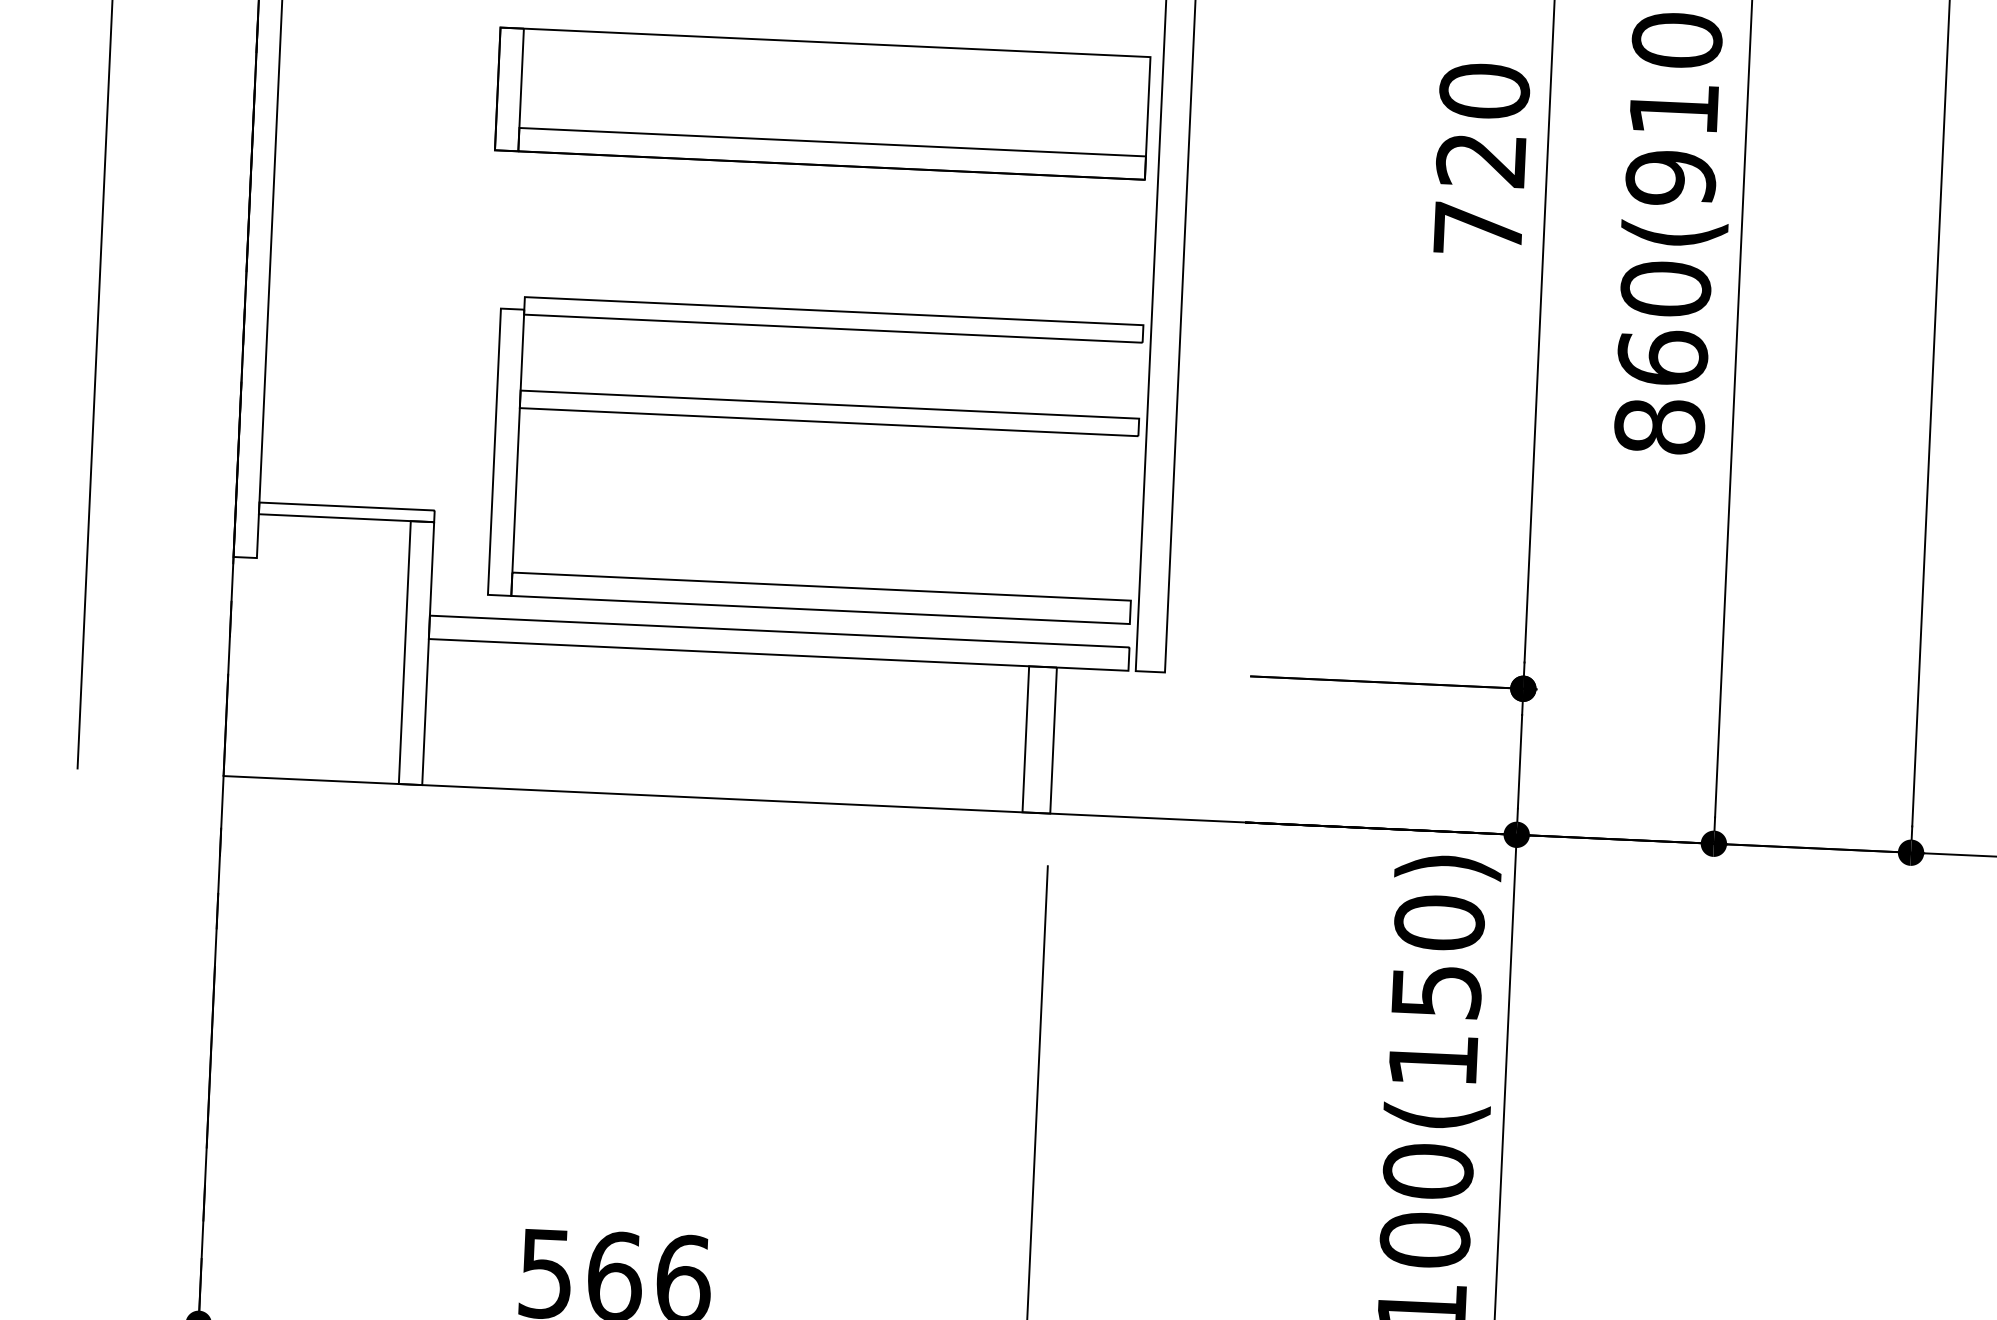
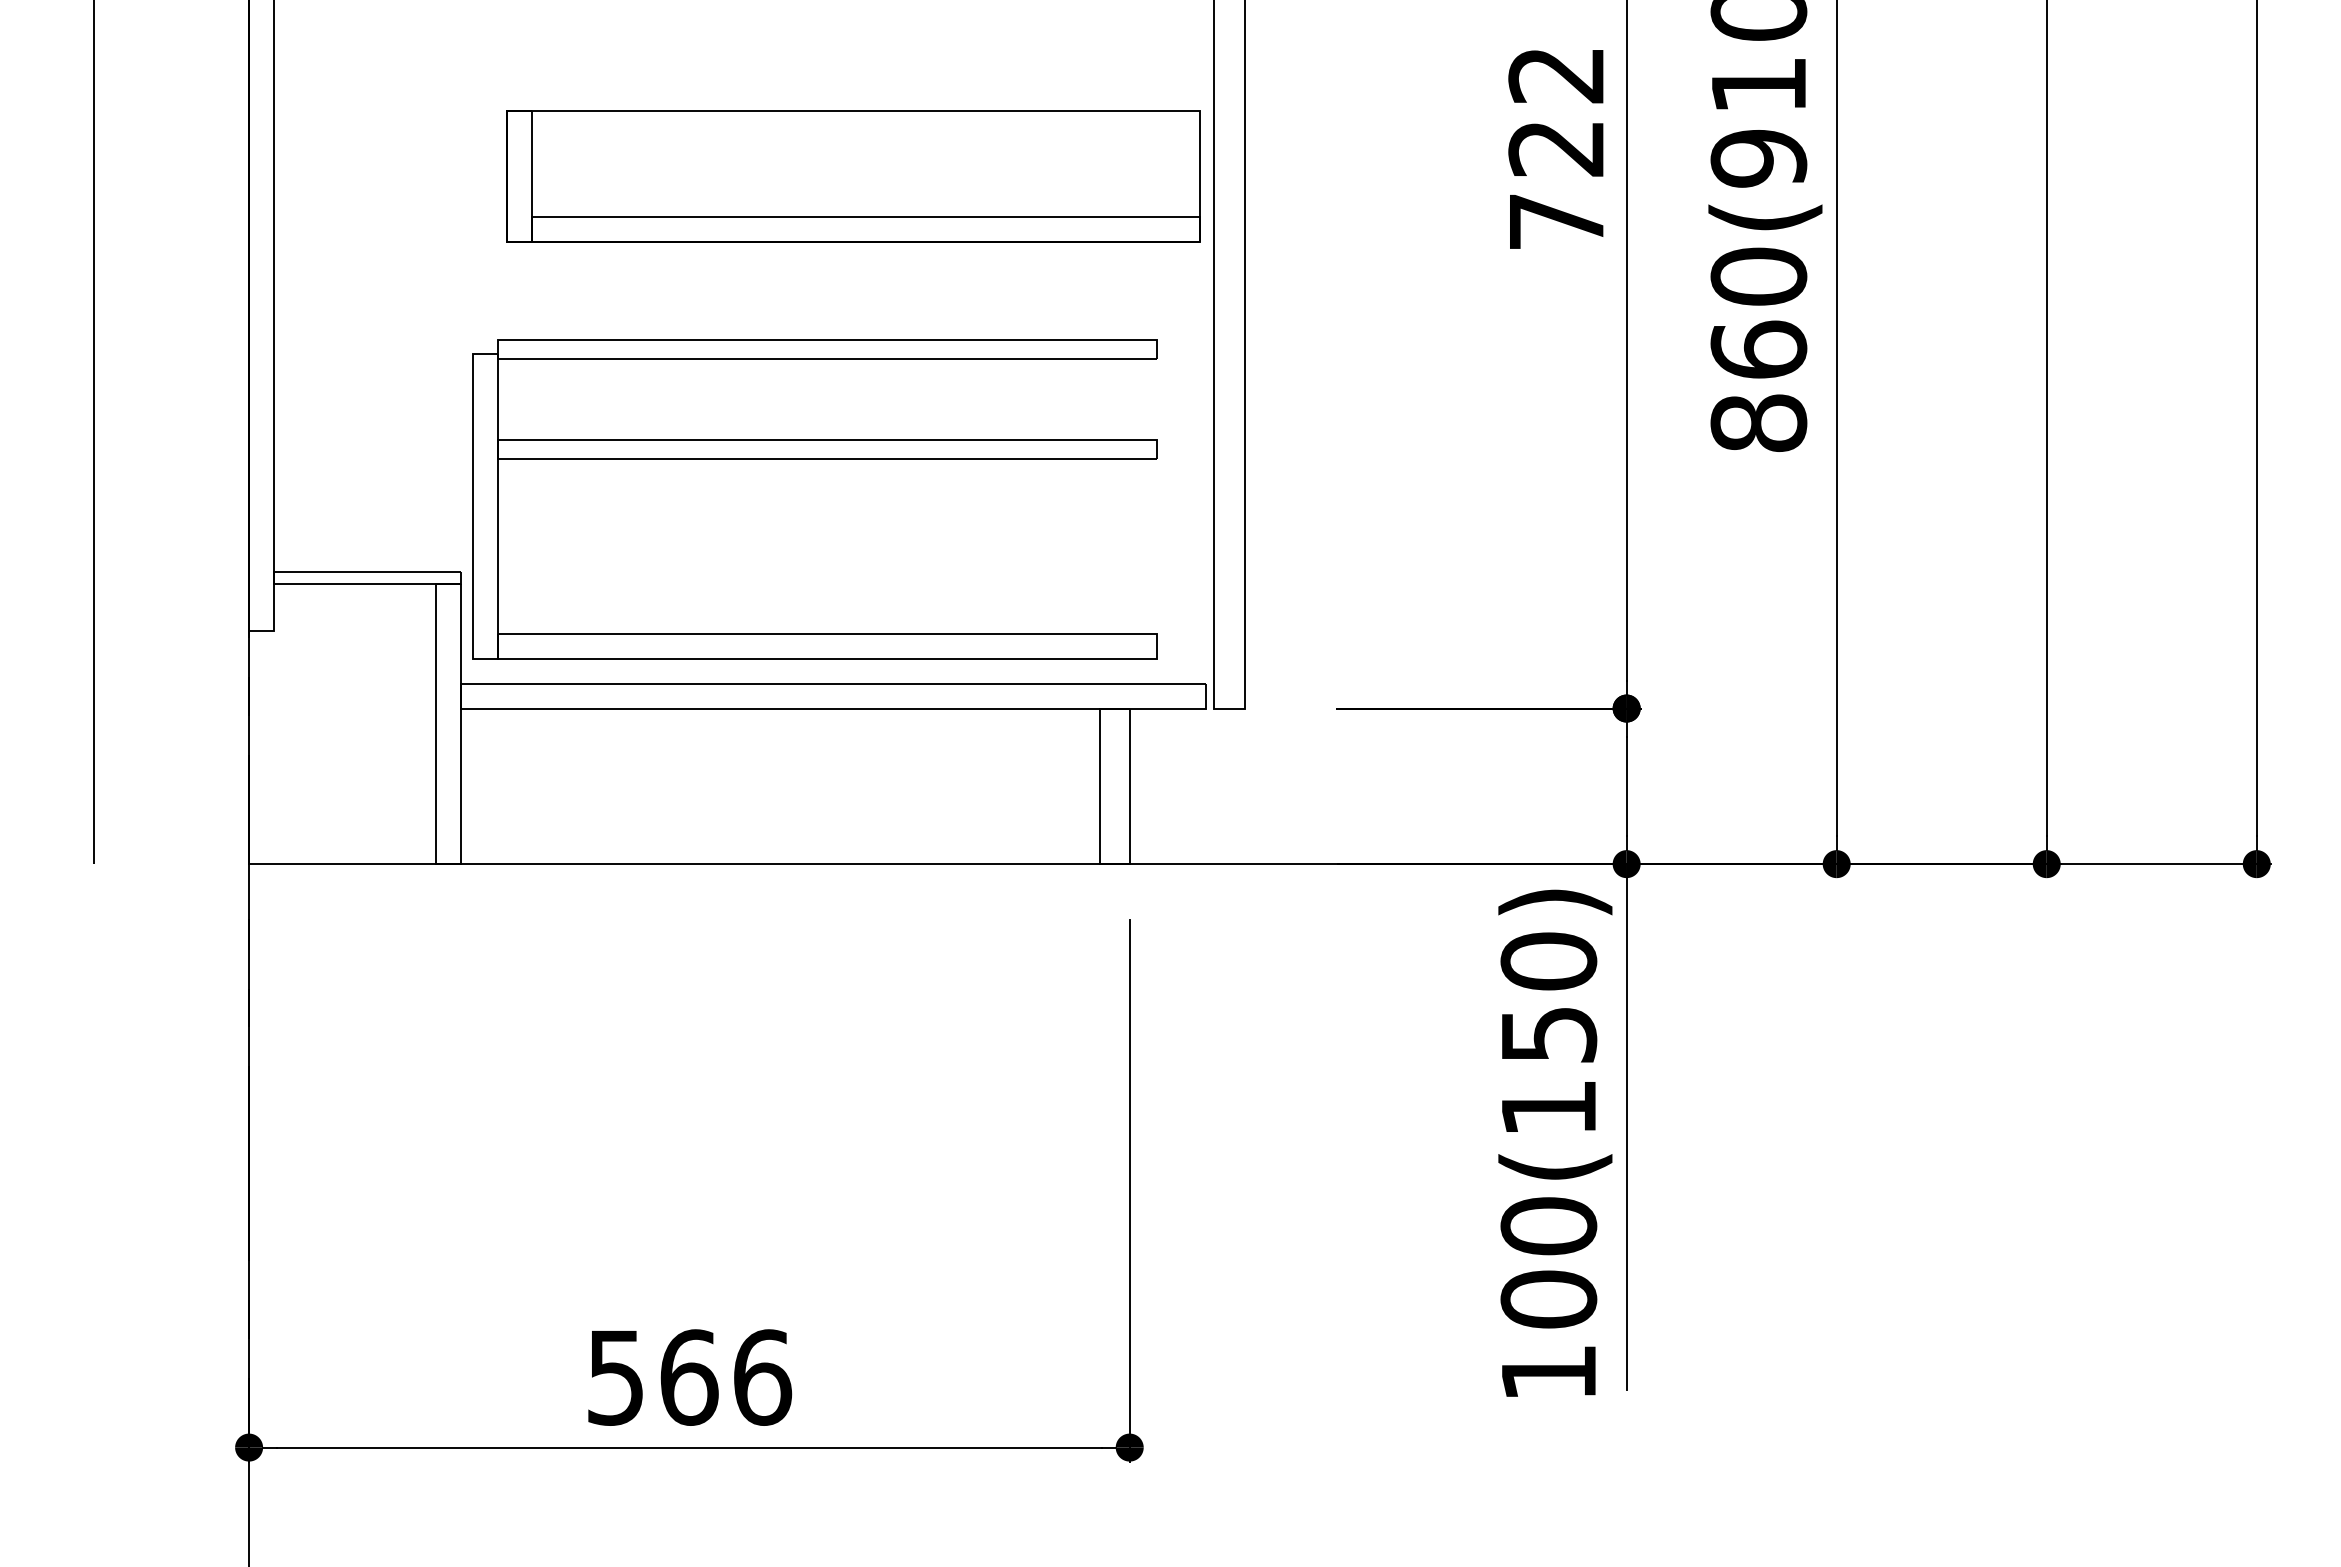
text: (1484, 91) -> (1556, 75), 720 -> 722
part: (822, 103) -> (853, 176), moved
part: (816, 422) -> (814, 459), moved

